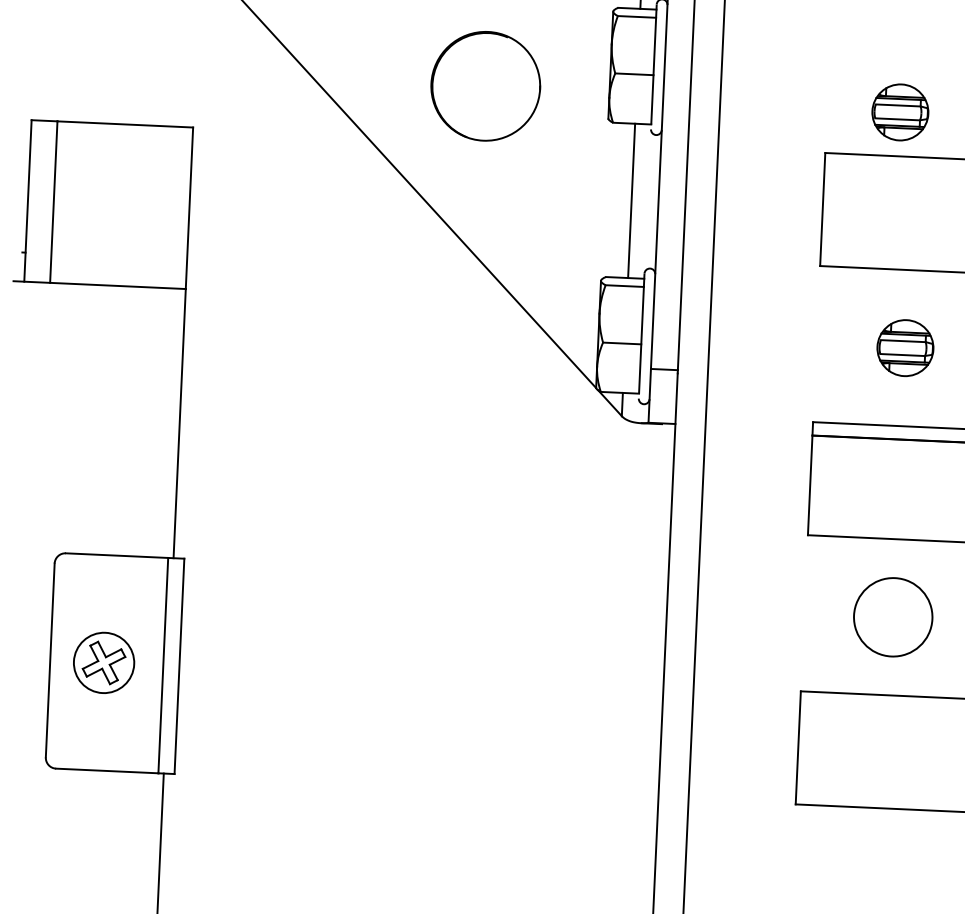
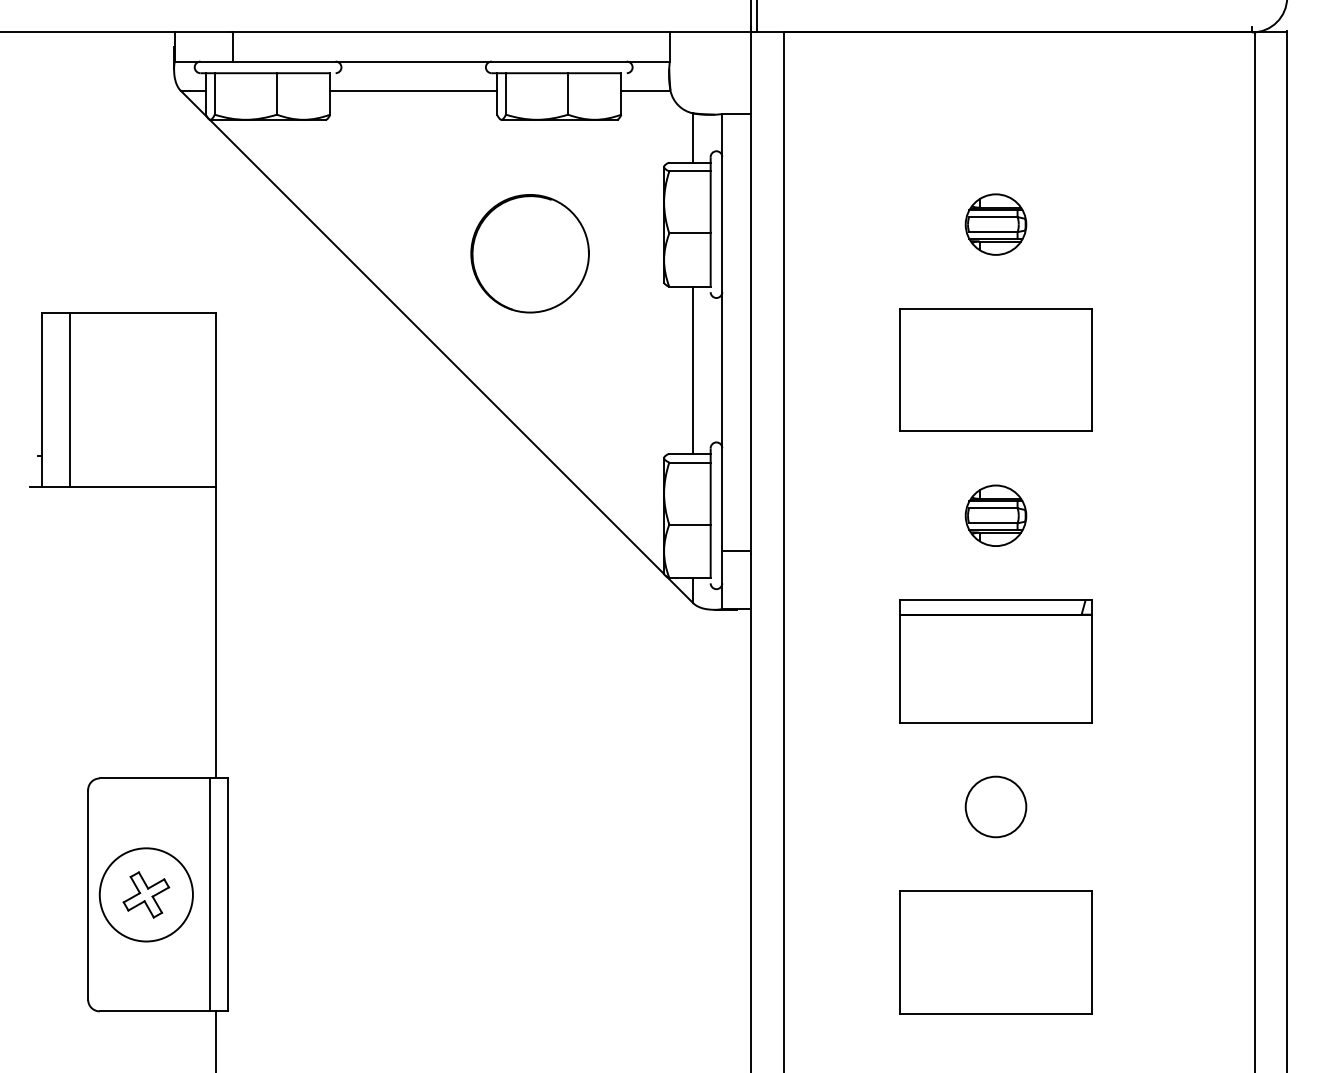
part: (899, 112) -> (995, 224), moved
circle: (892, 616) -> (995, 806), size x0.71
circle: (103, 662) -> (145, 894), size x1.43

